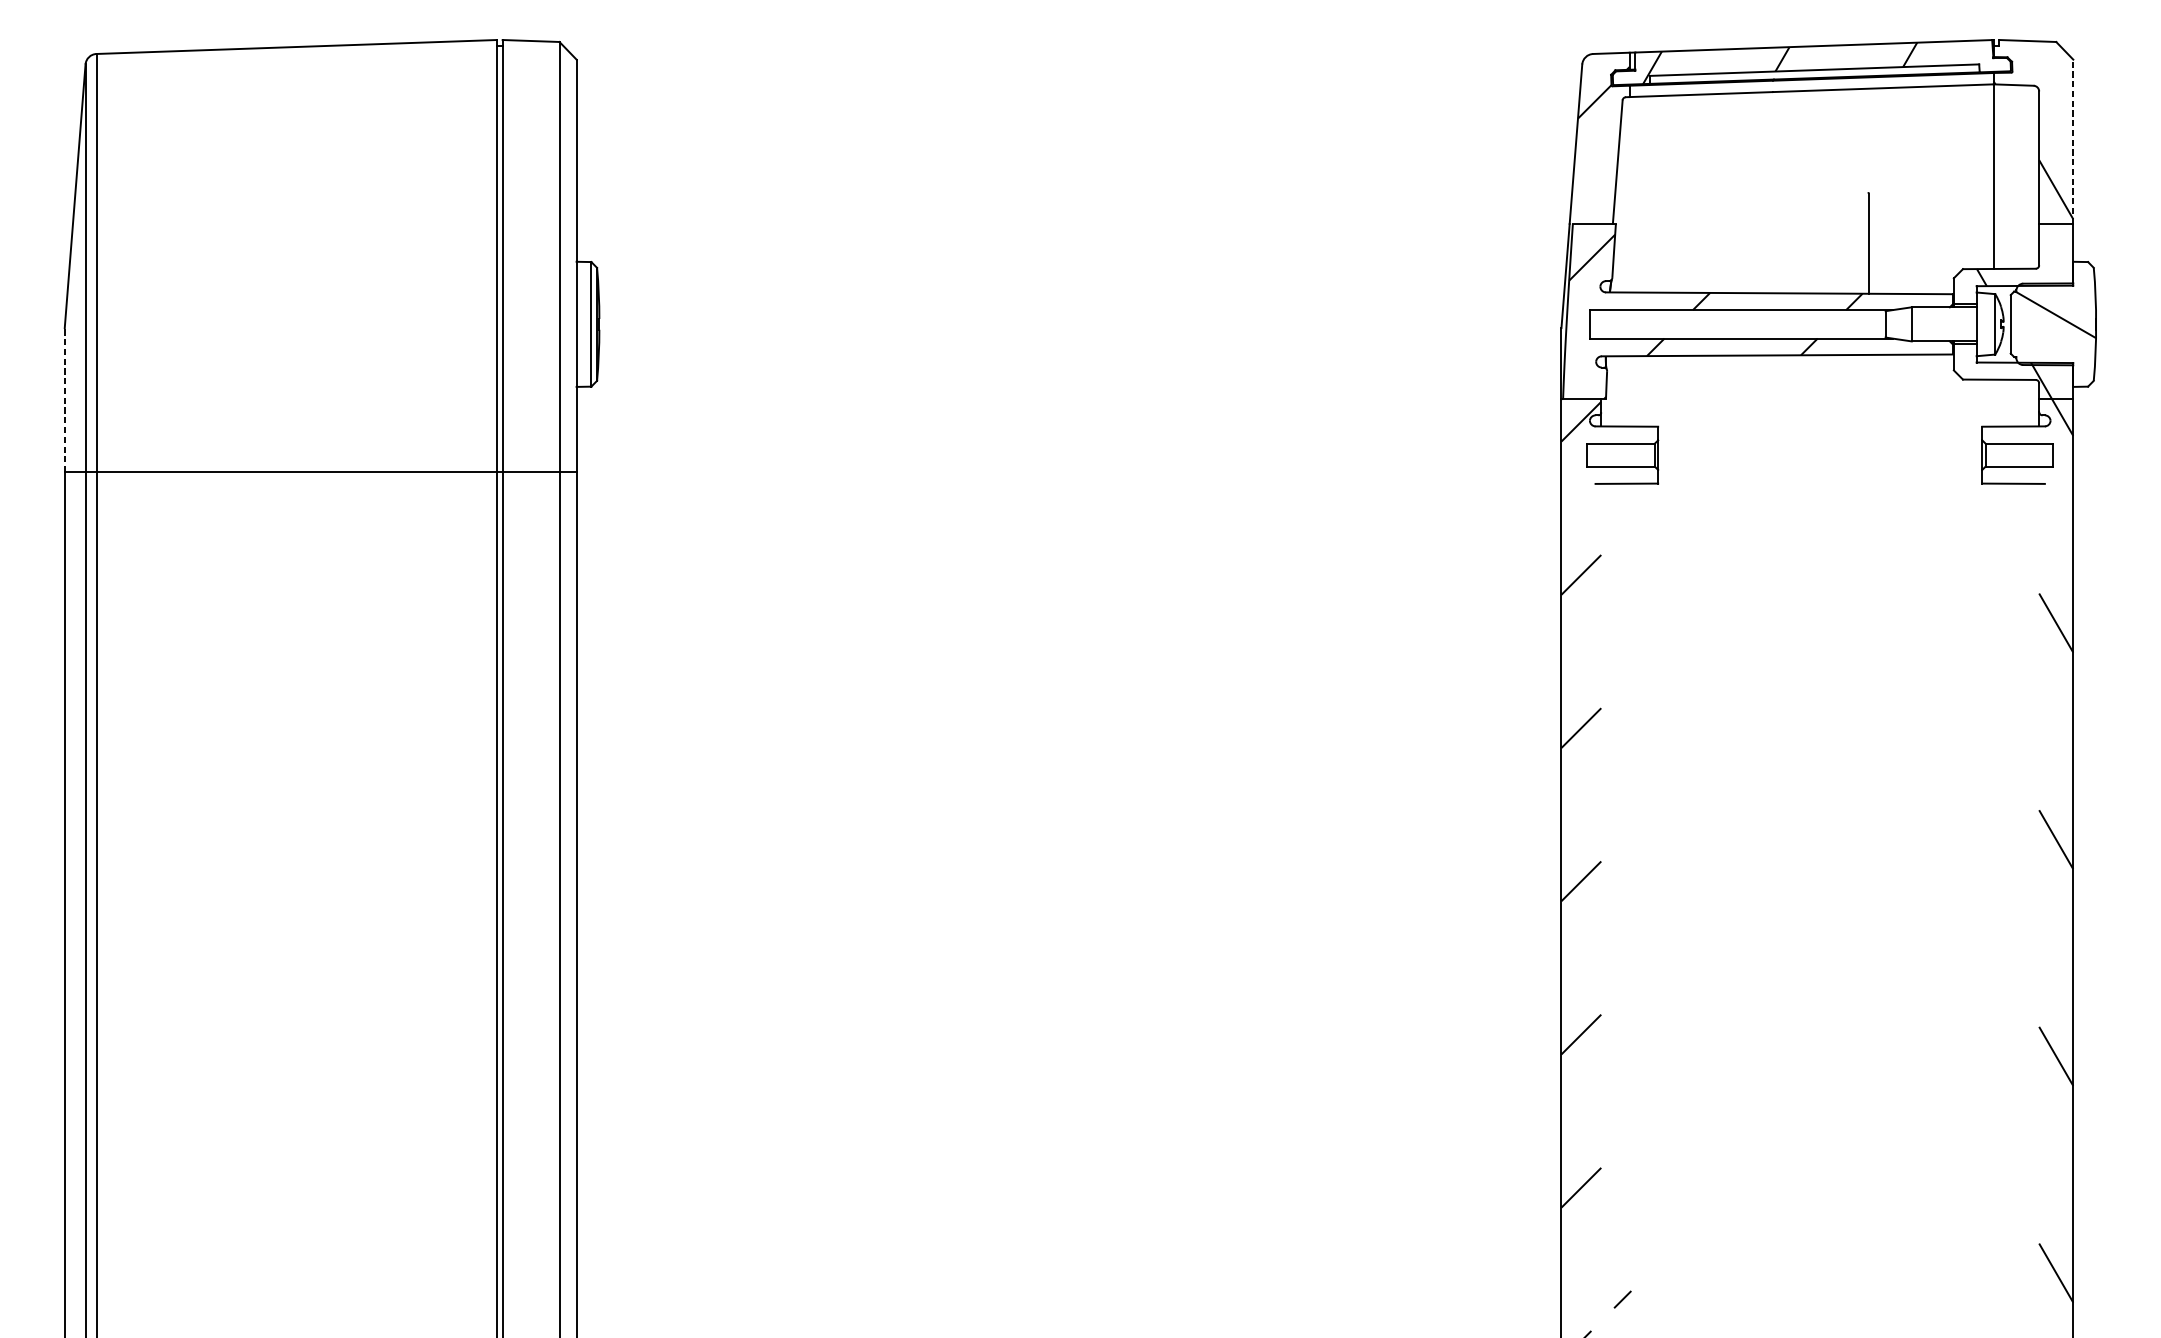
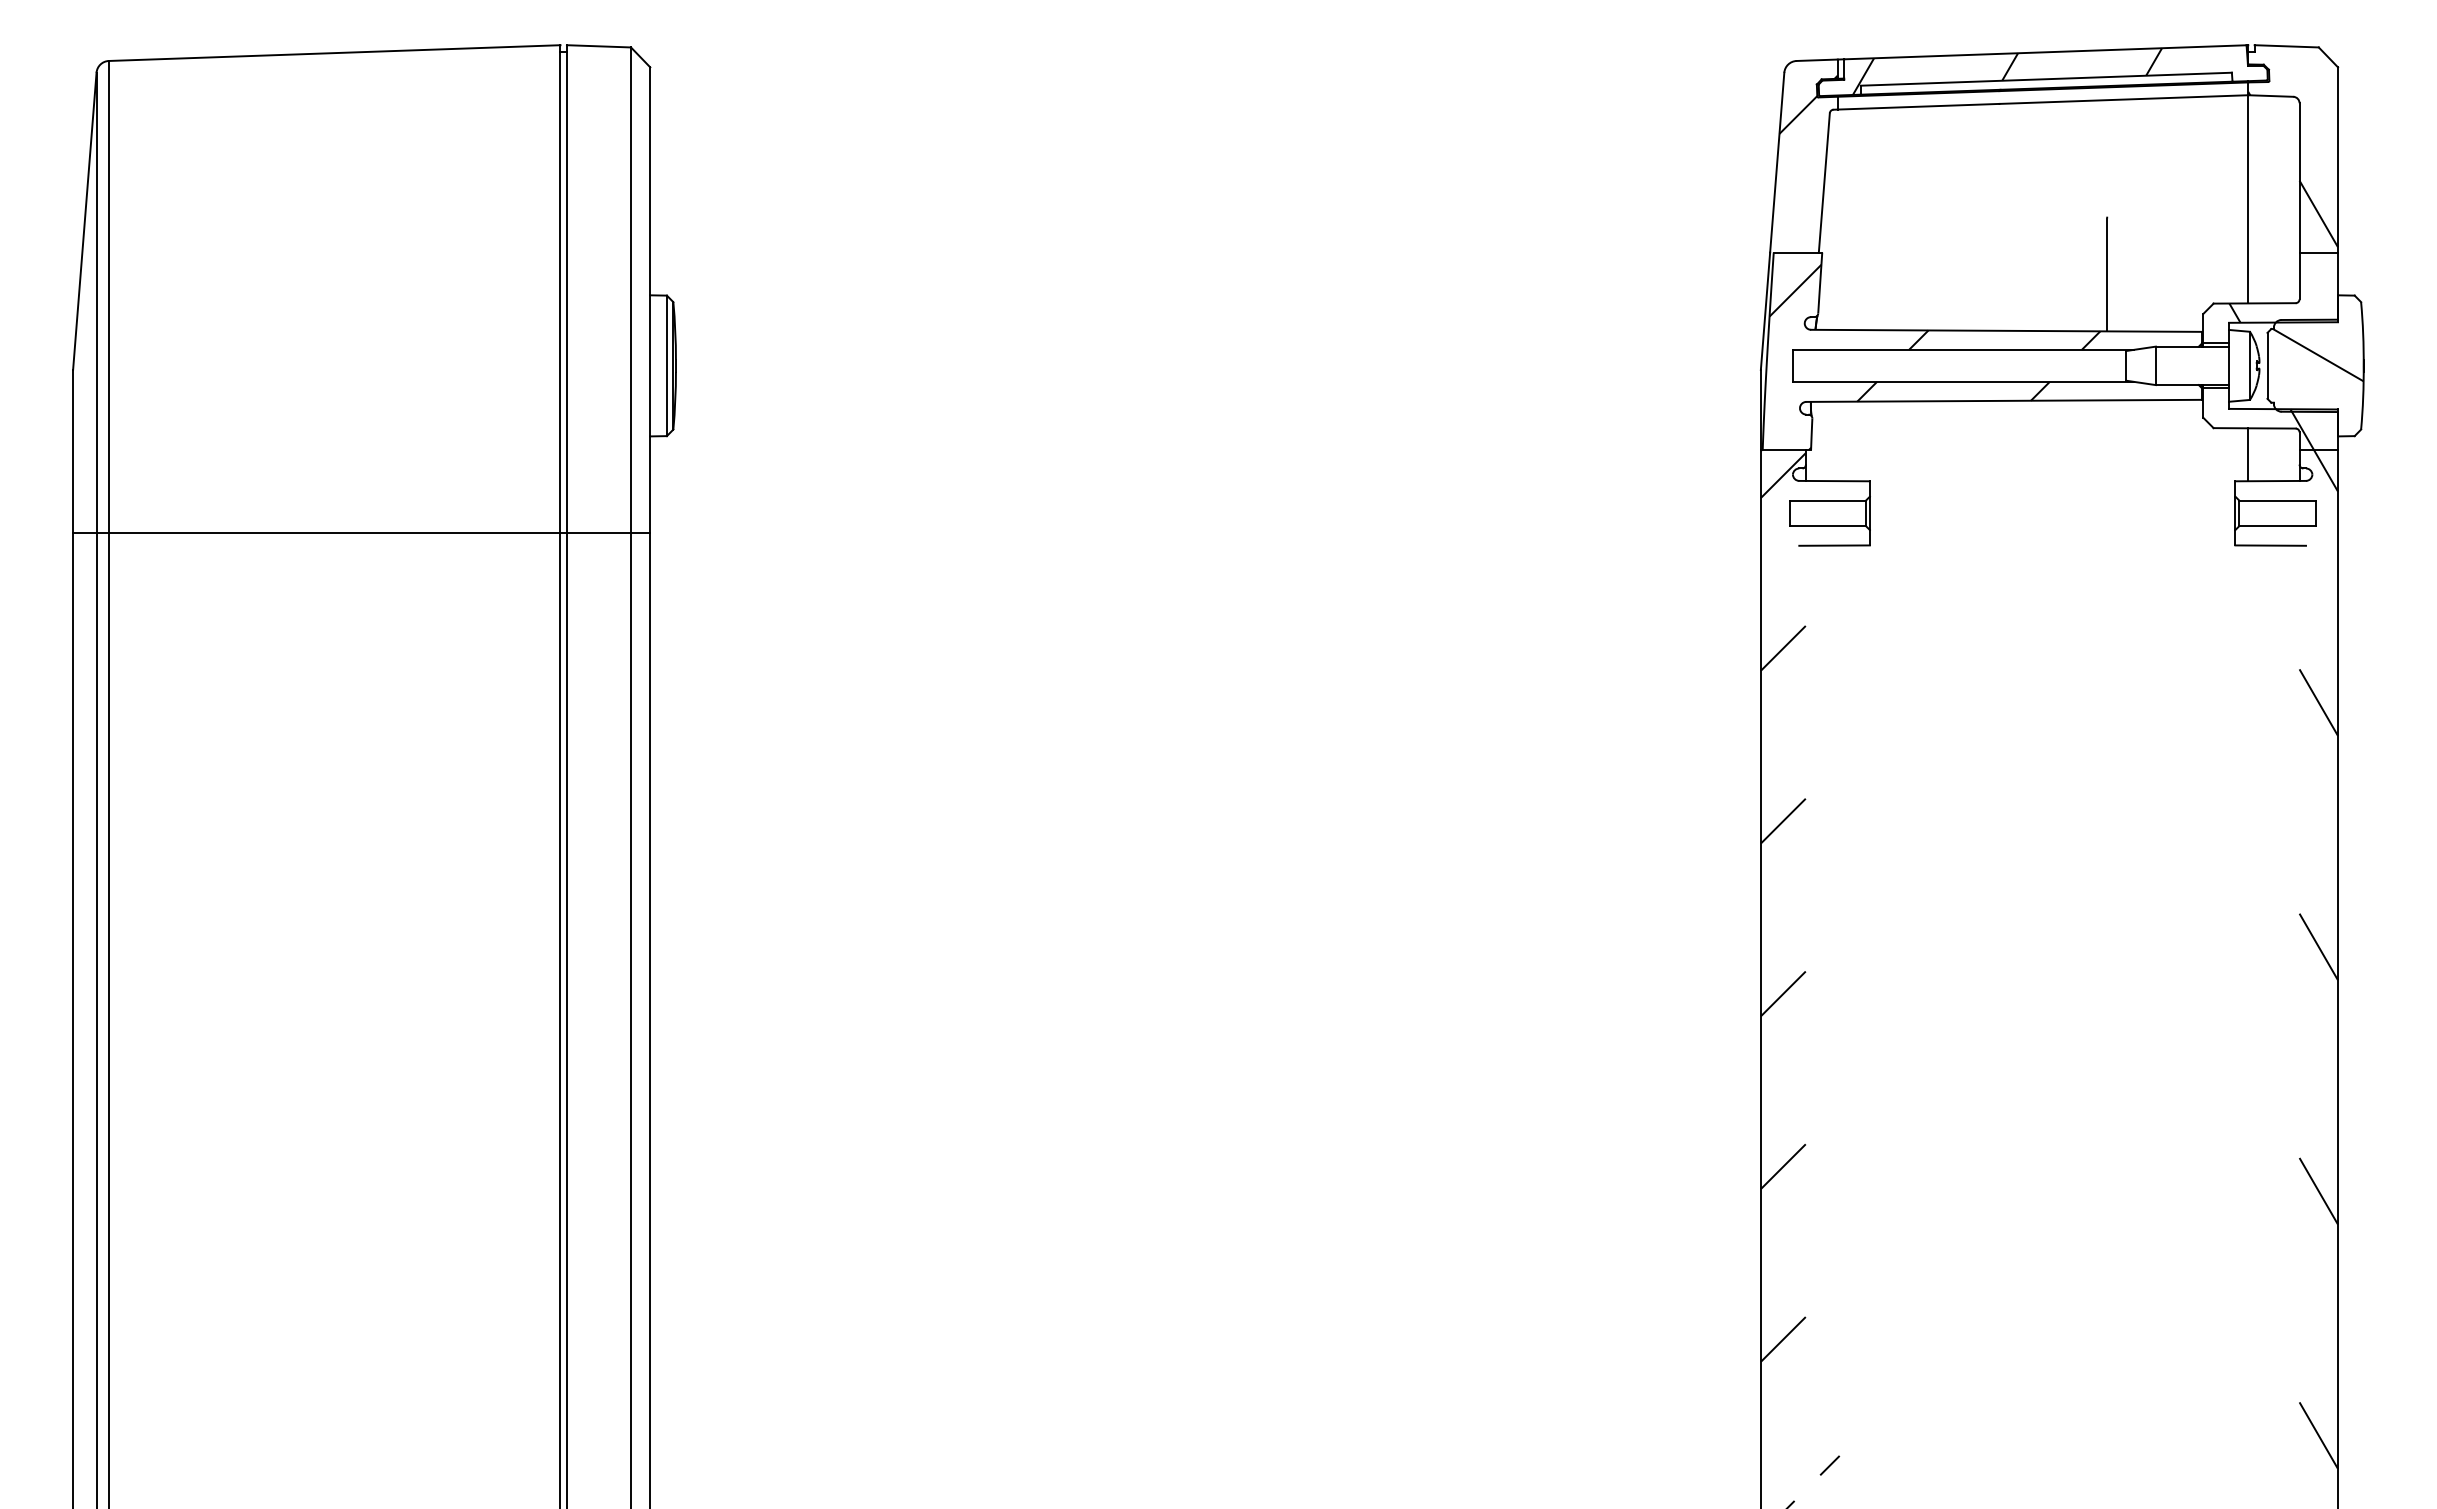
line: (2073, 142) -> (2338, 160), dashed -> solid
line: (65, 399) -> (73, 450), dashed -> solid
line: (1993, 402) -> (2248, 454), added

